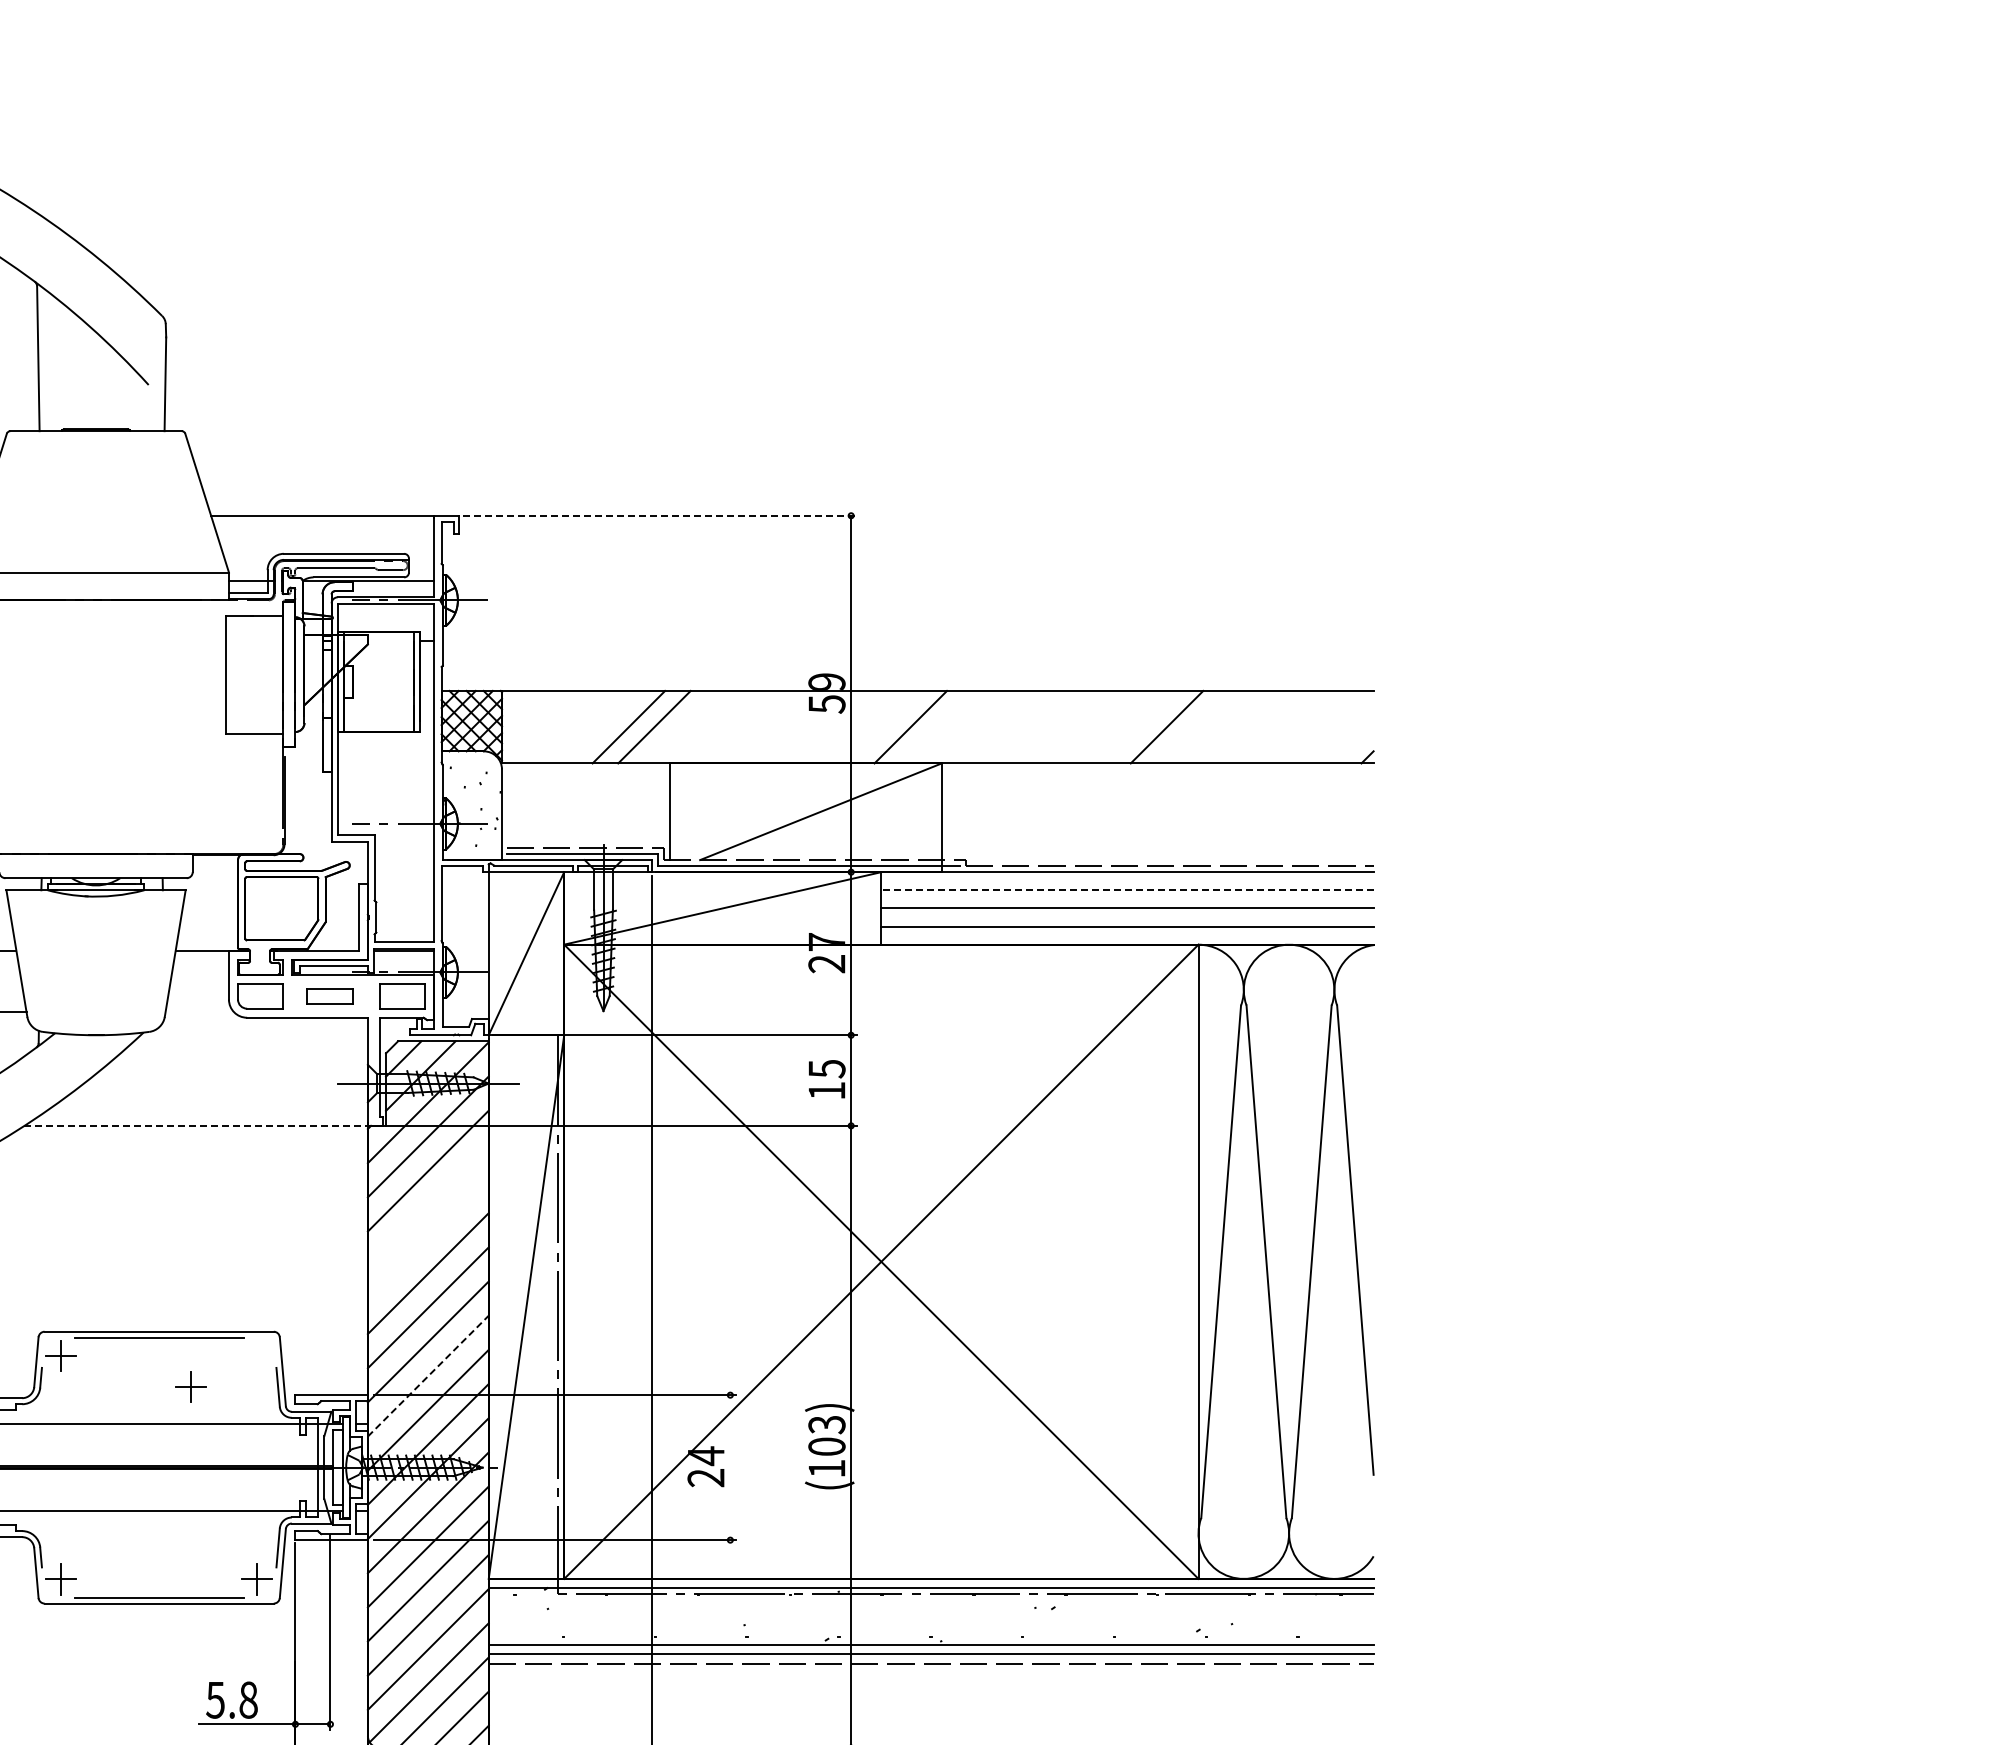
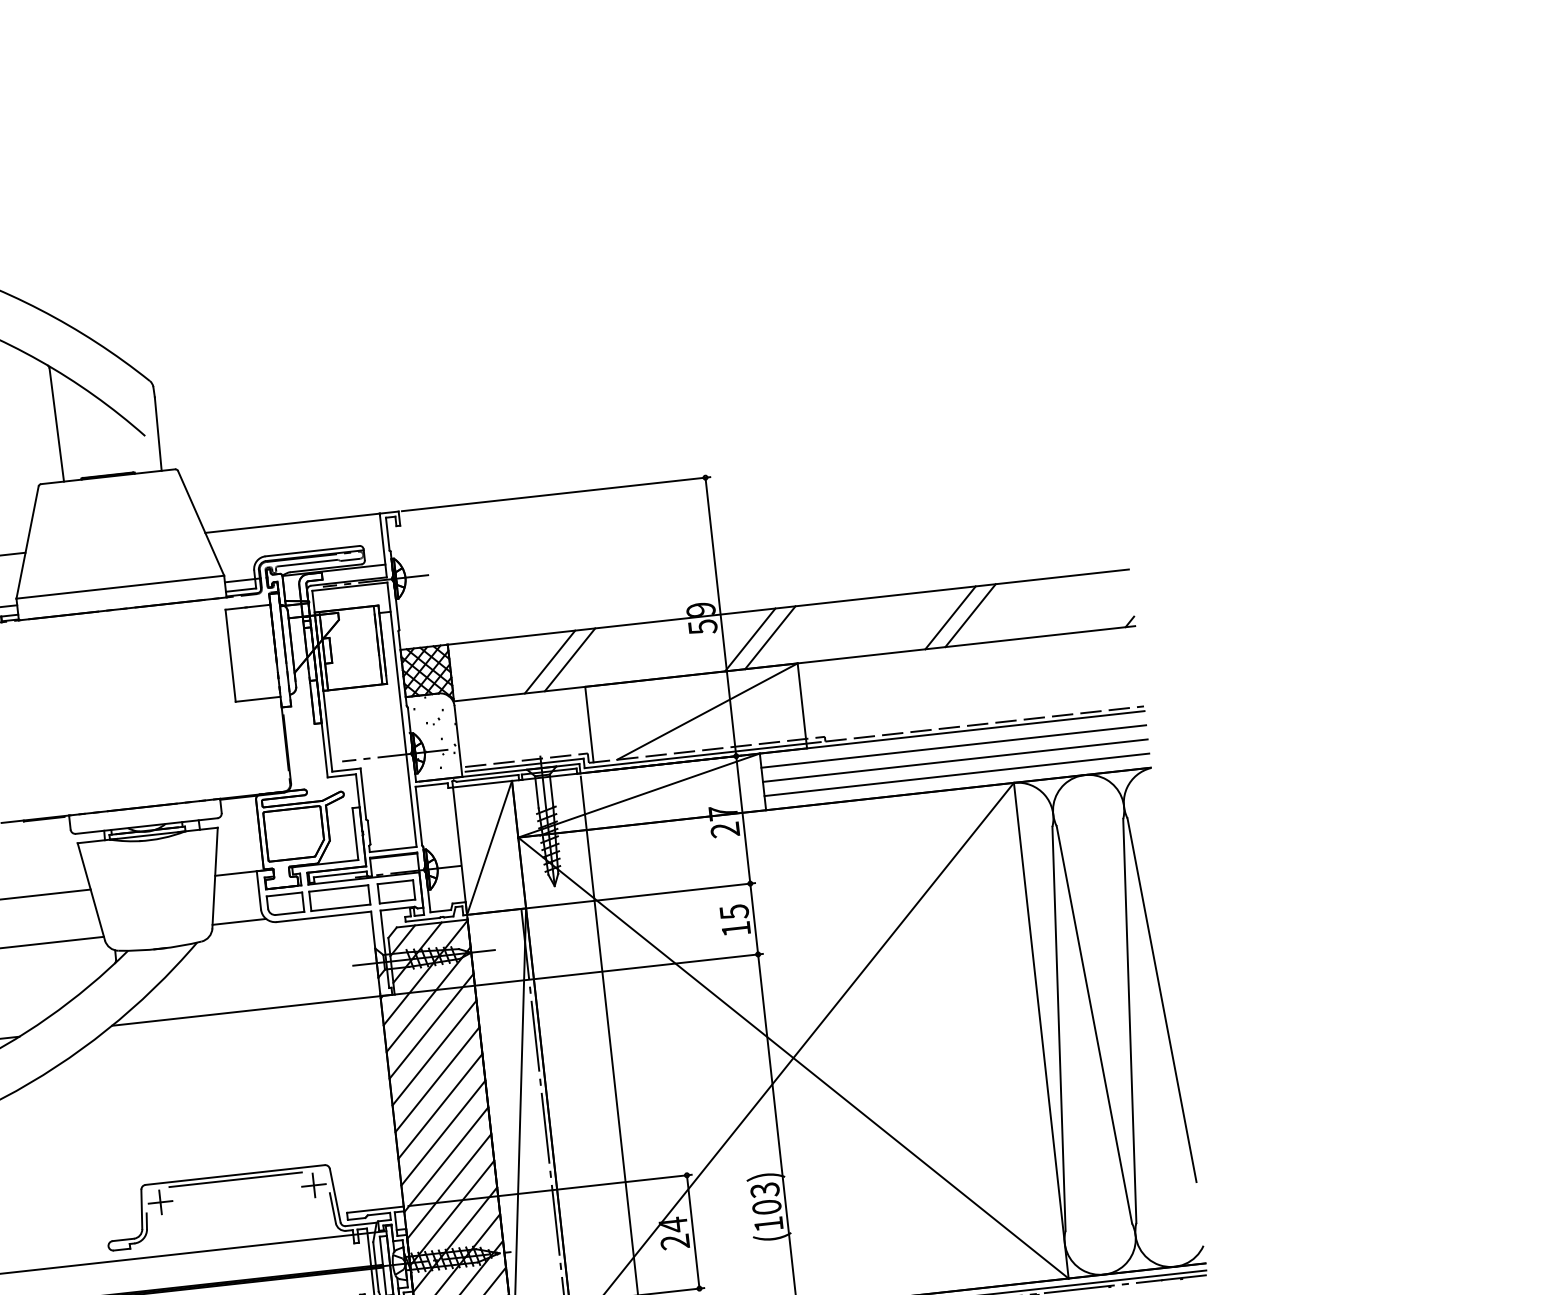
line: (660, 515) -> (556, 493), dashed -> solid
line: (884, 726) -> (749, 639), added
line: (1141, 726) -> (950, 617), added
line: (1127, 890) -> (953, 746), dashed -> solid
part: (329, 996) -> (339, 898), size x1.67
line: (199, 1012) -> (239, 922), added
line: (196, 1125) -> (246, 1010), dashed -> solid
line: (427, 1204) -> (433, 1052), added
line: (427, 1239) -> (436, 1079), added
line: (428, 1375) -> (449, 1185), dashed -> solid
part: (190, 1386) -> (313, 1185), moved
line: (730, 1467) -> (693, 1231), added

